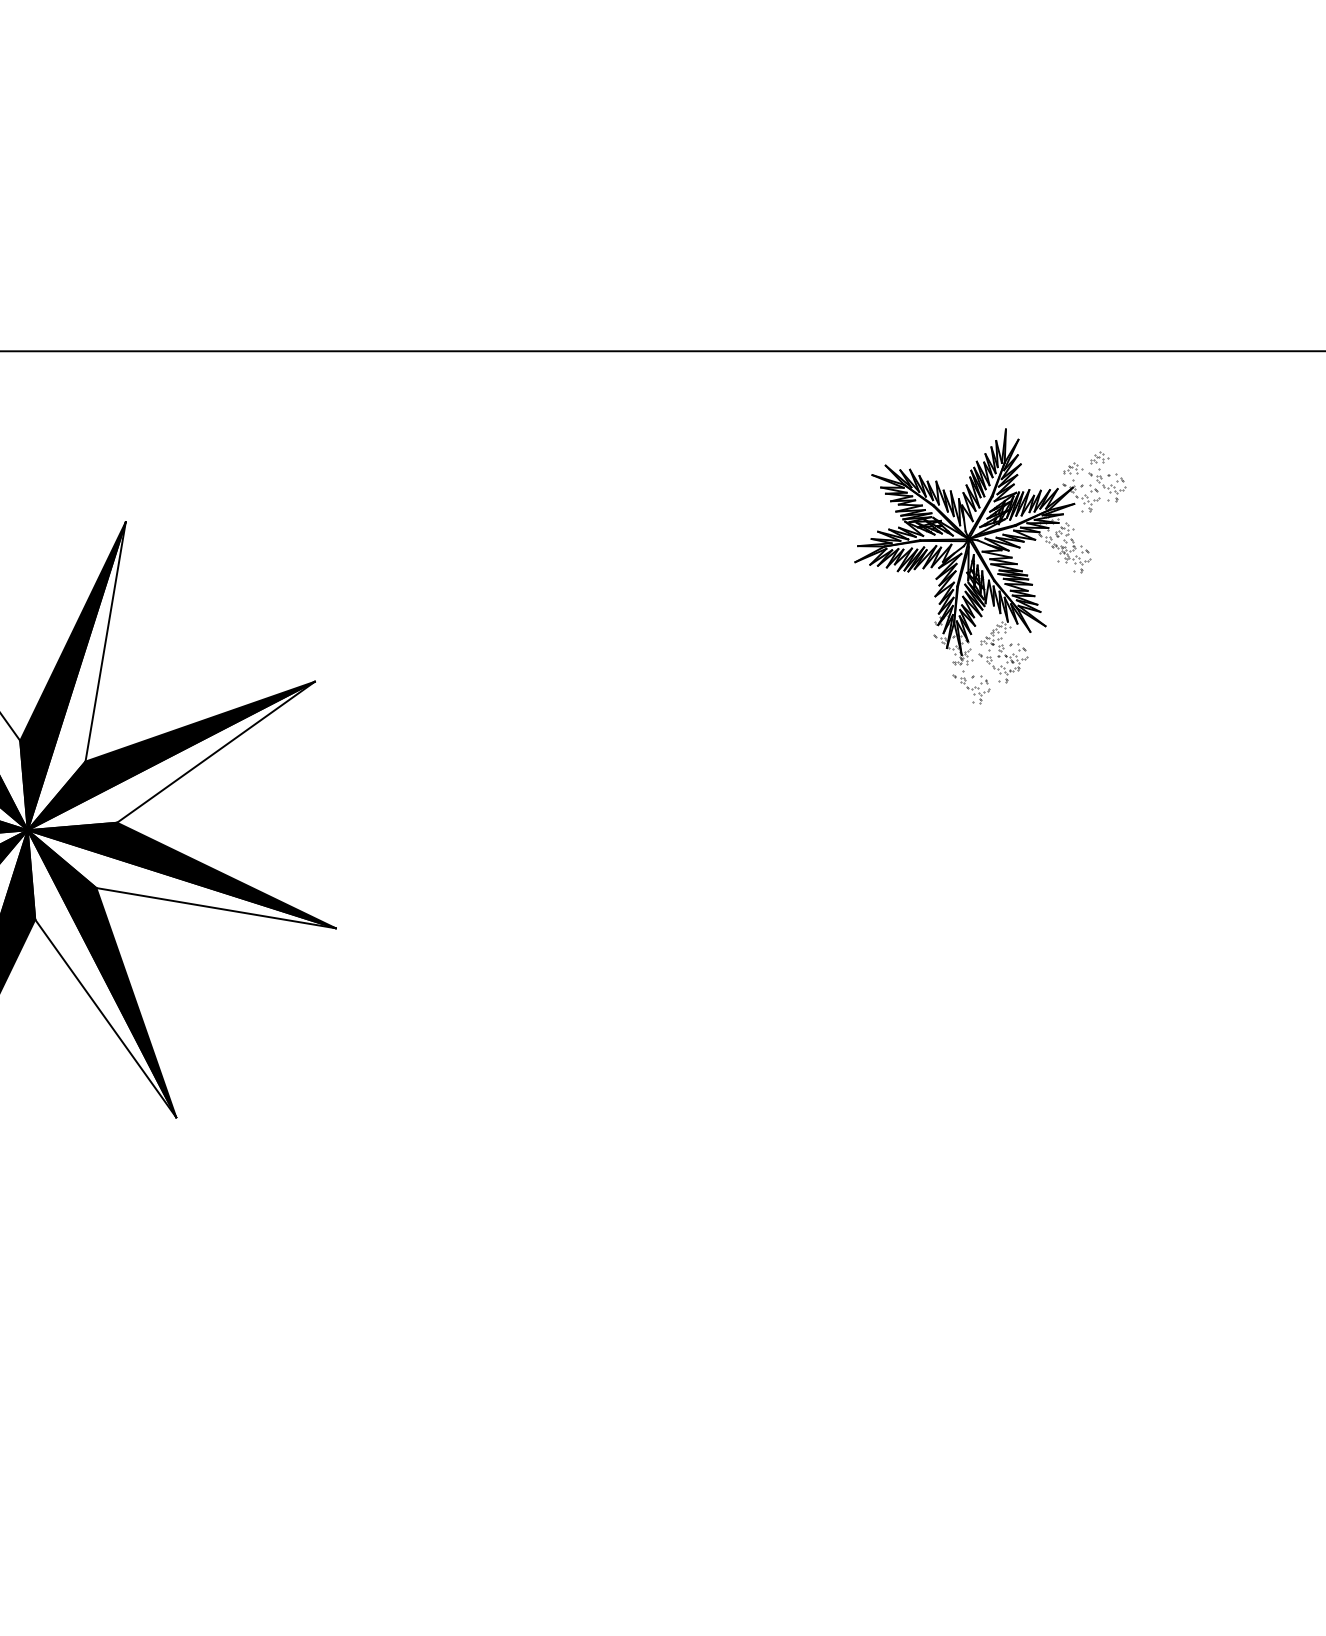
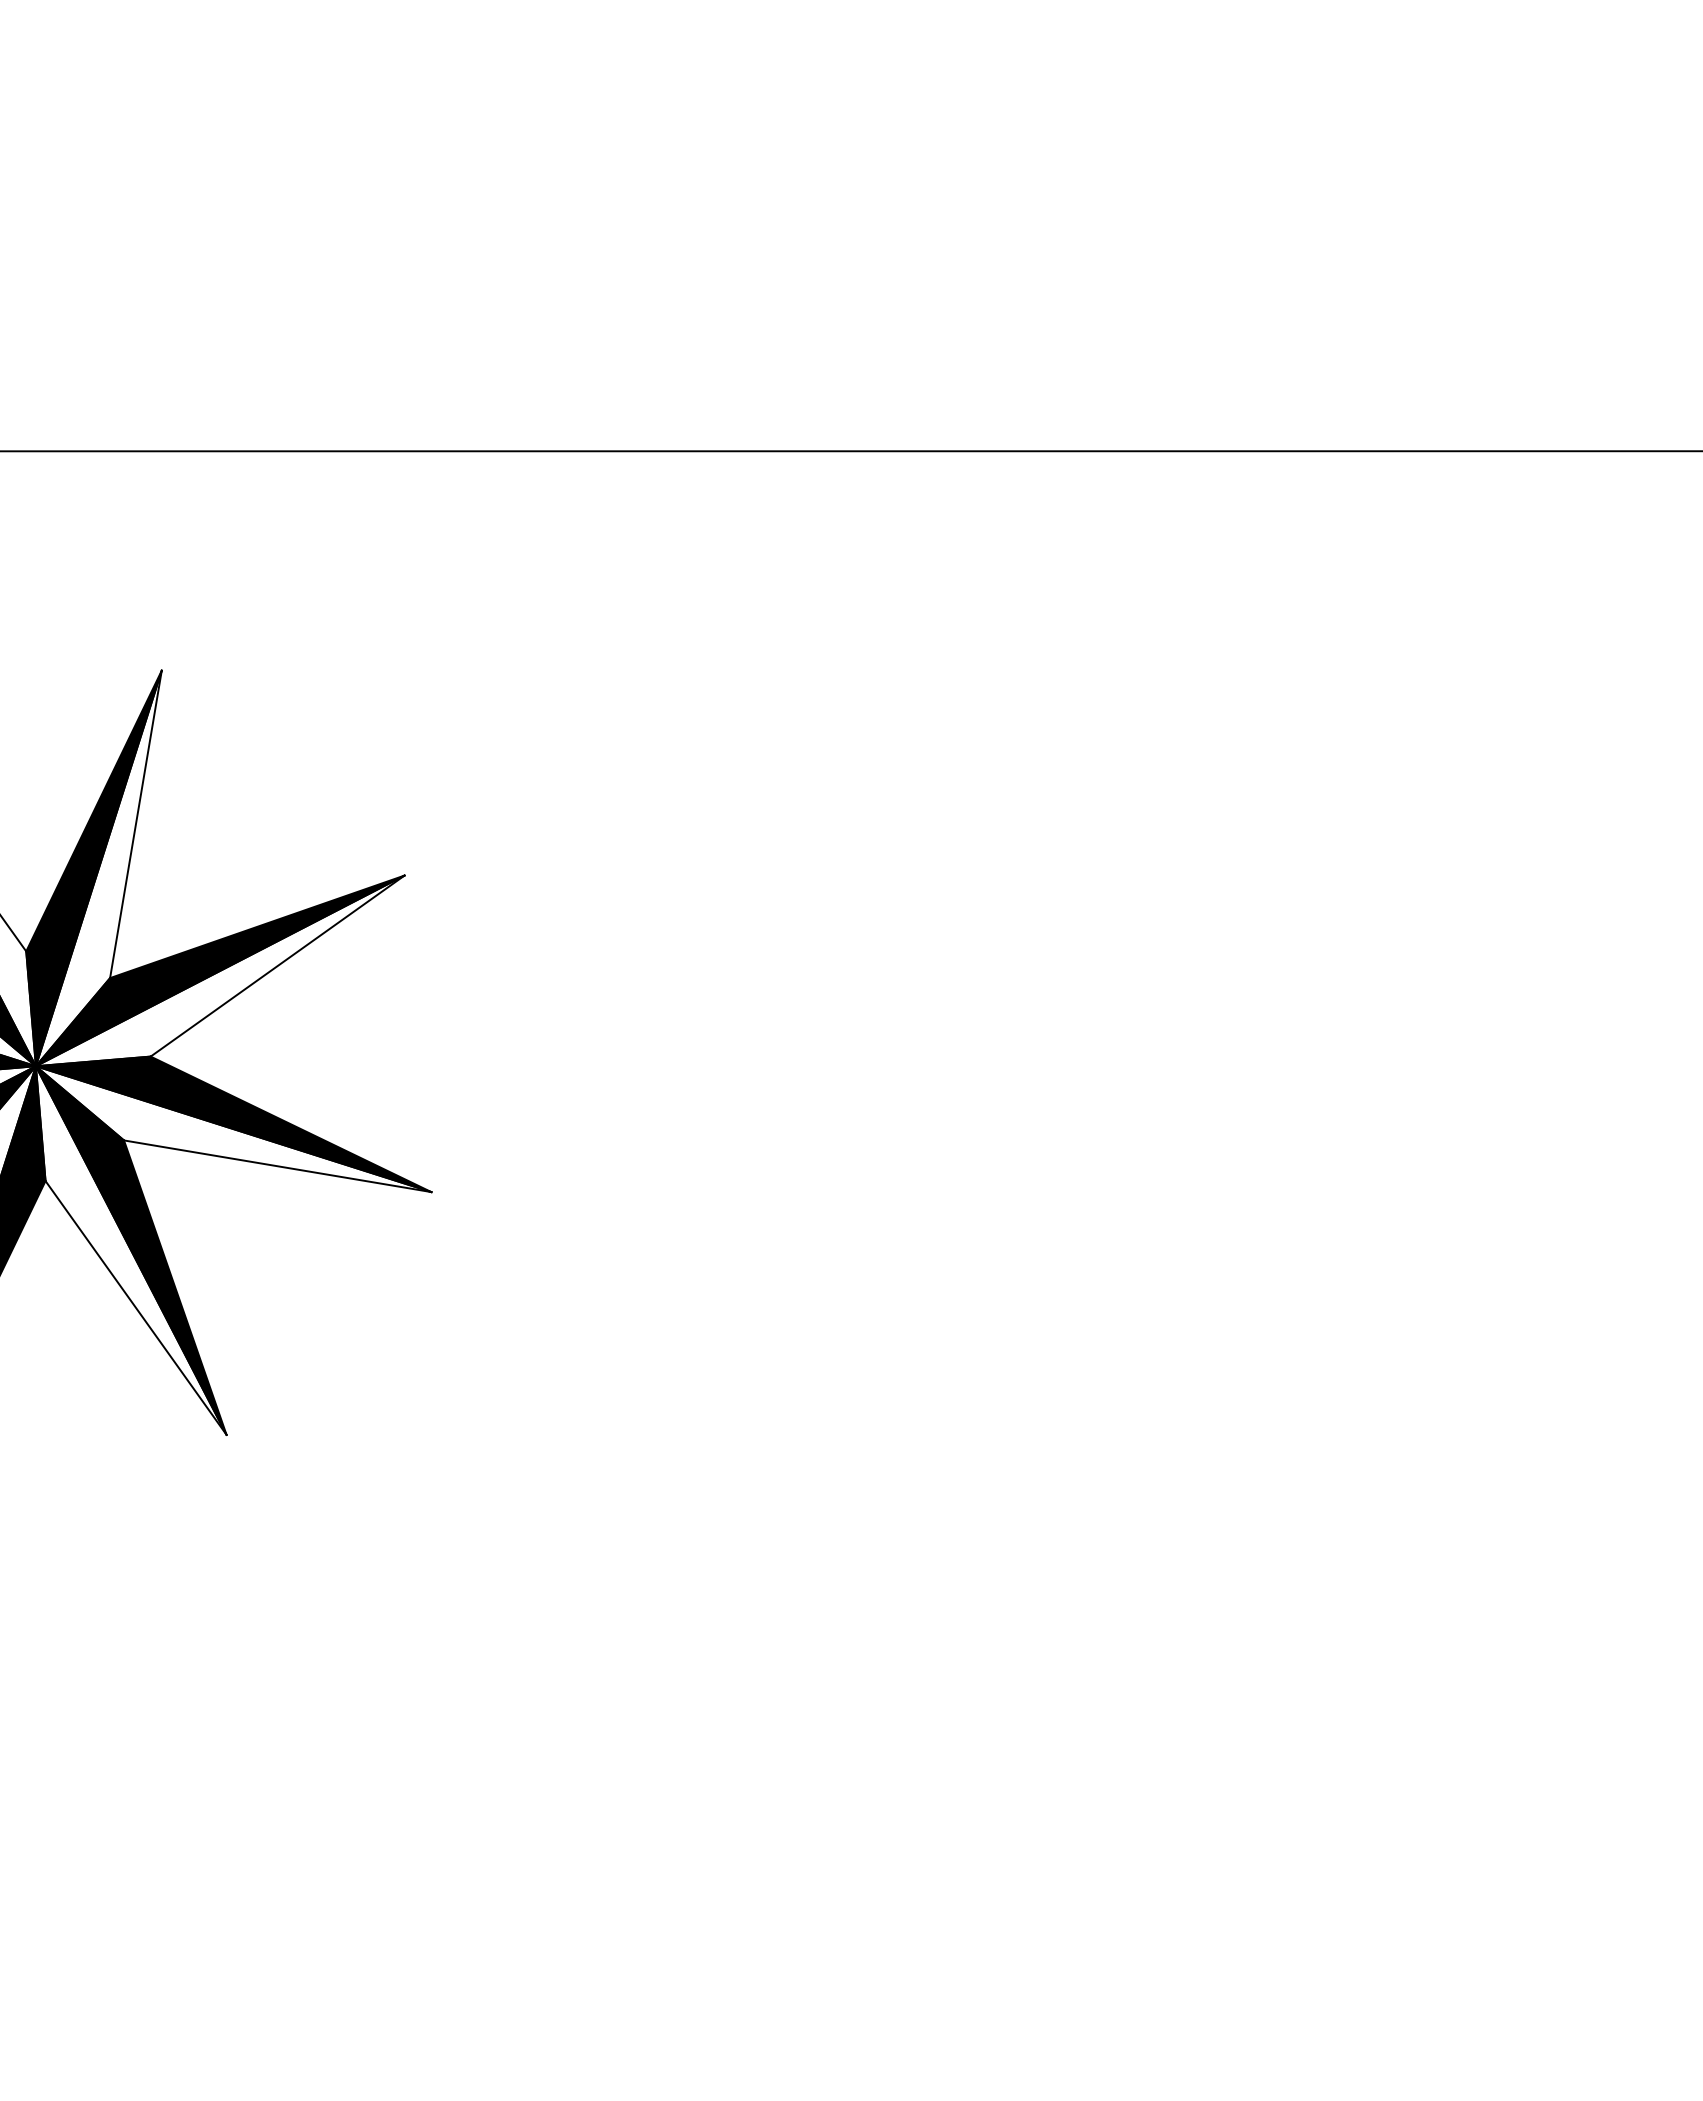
part: (990, 566) -> (1271, 727), removed

